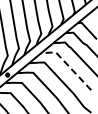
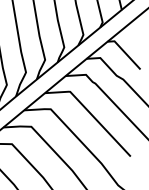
line: (67, 64) -> (90, 112), dashed -> solid

